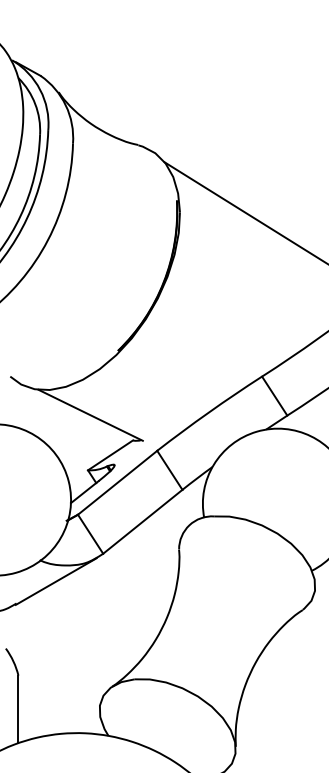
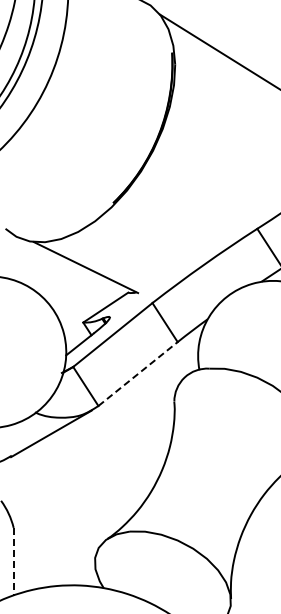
line: (142, 521) -> (137, 373), solid -> dashed
line: (18, 709) -> (13, 561), solid -> dashed

